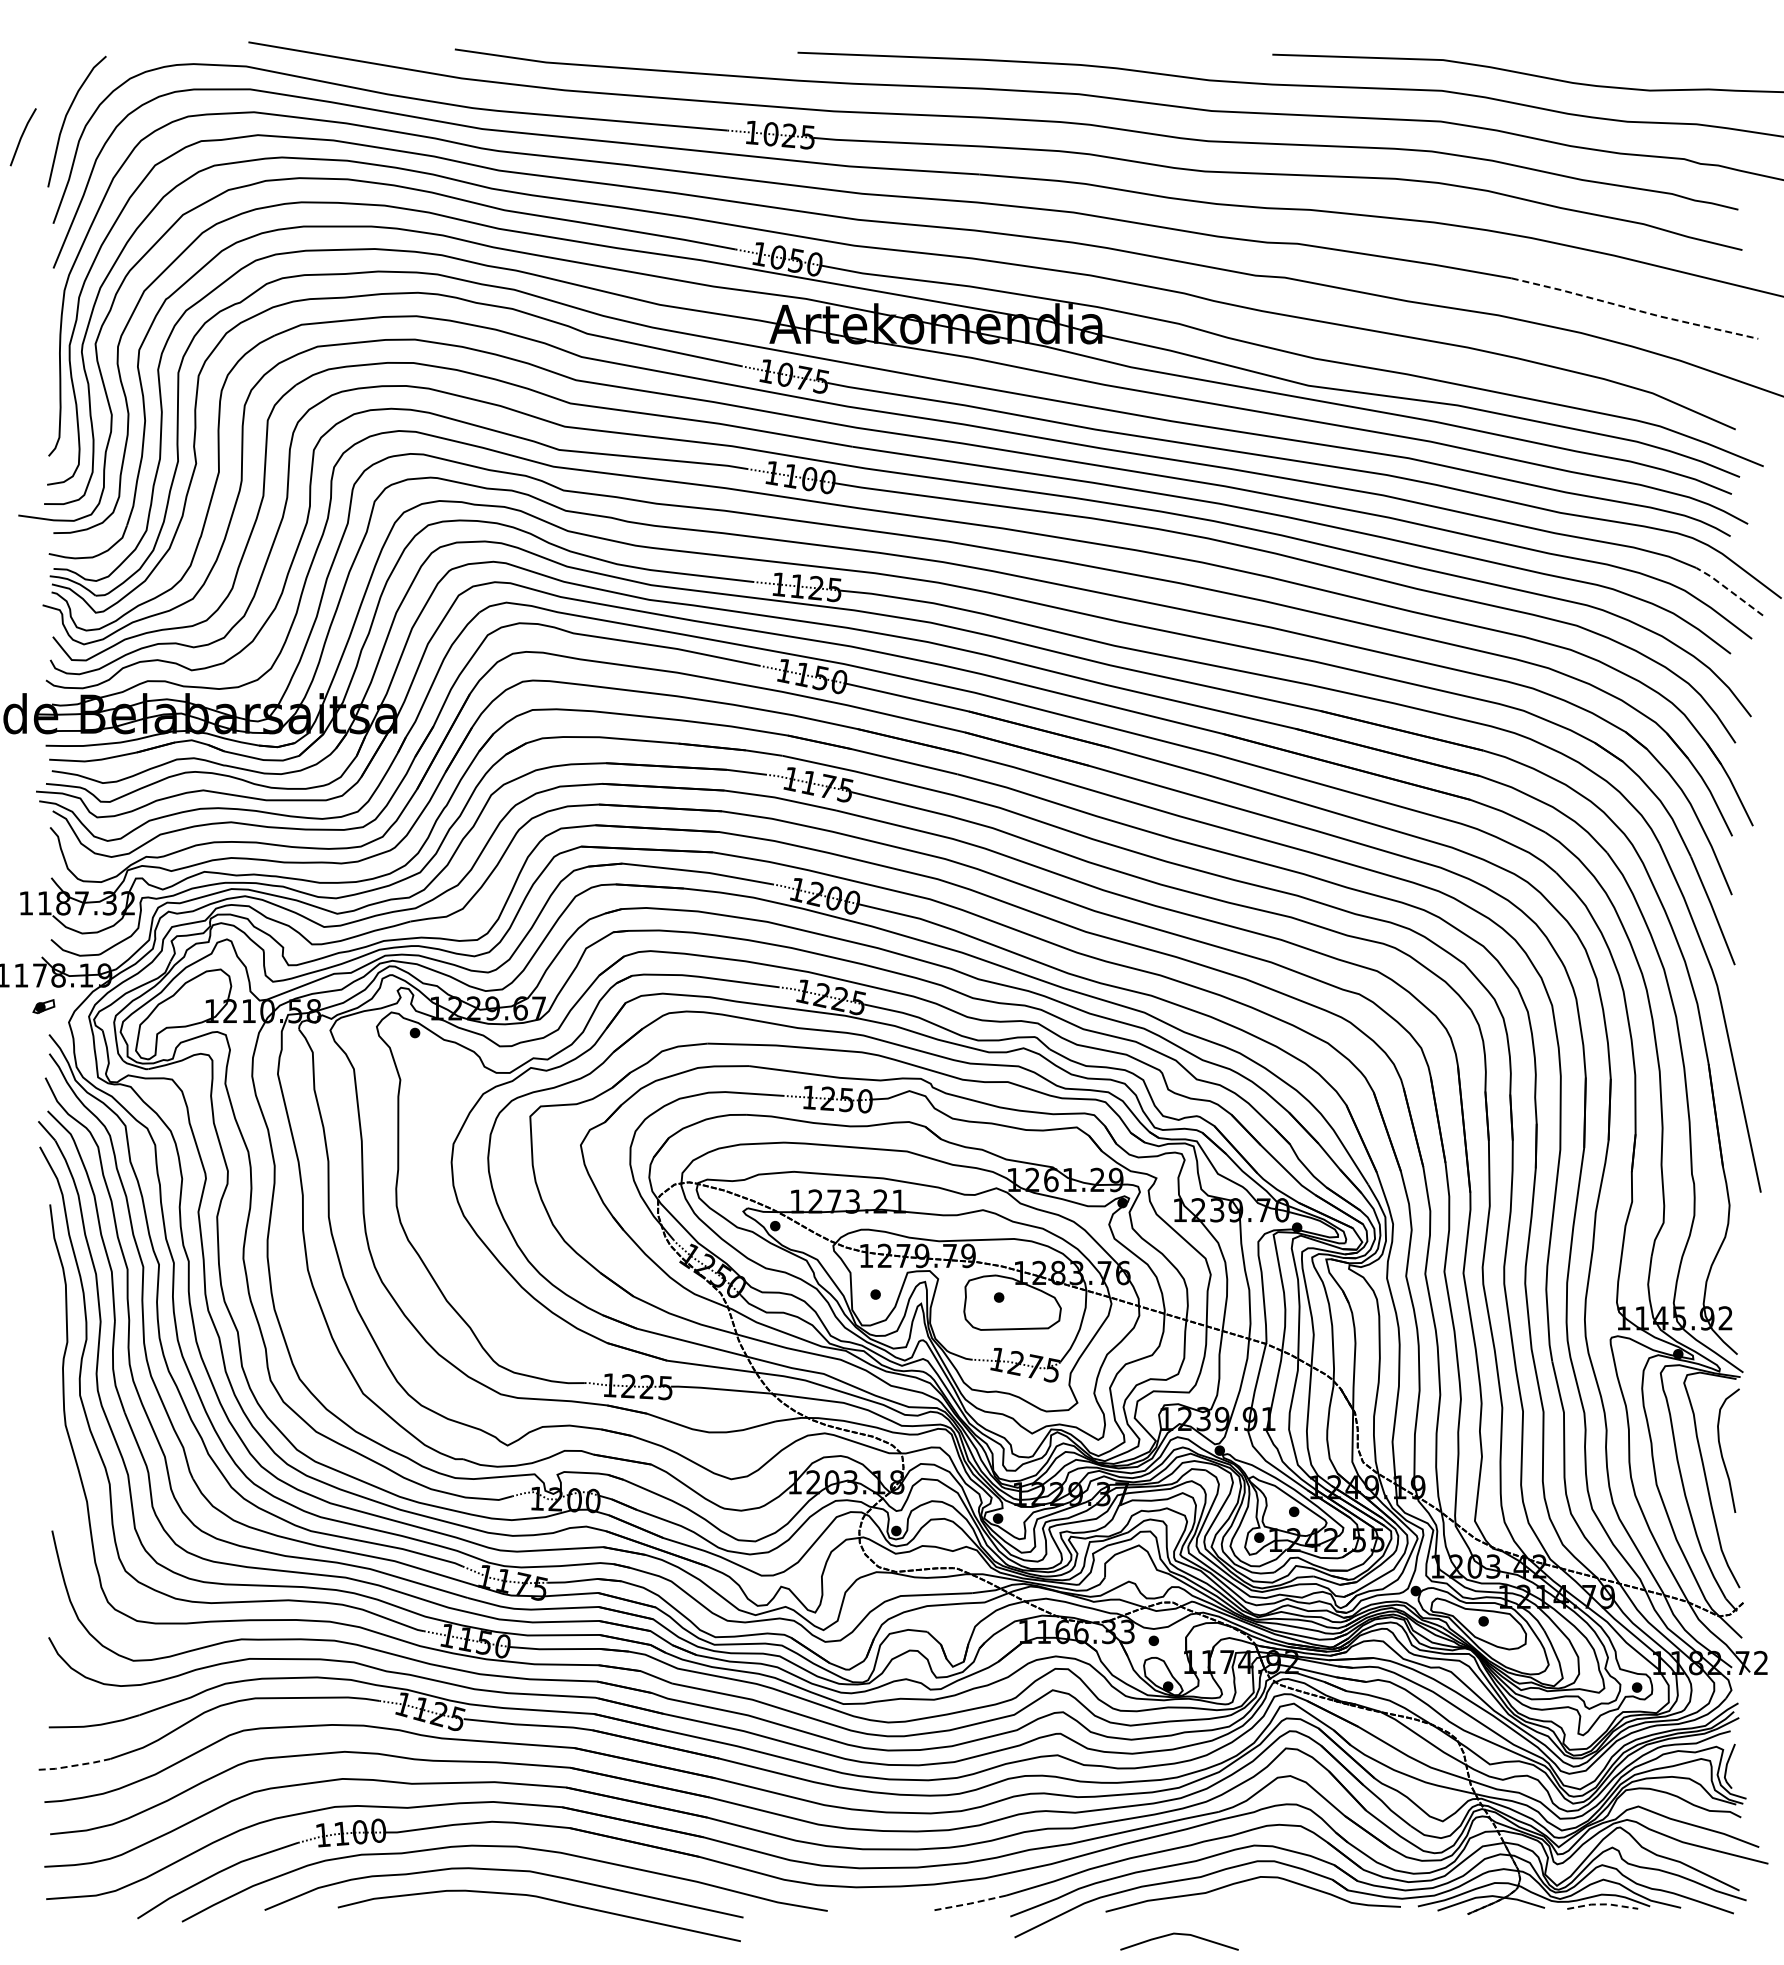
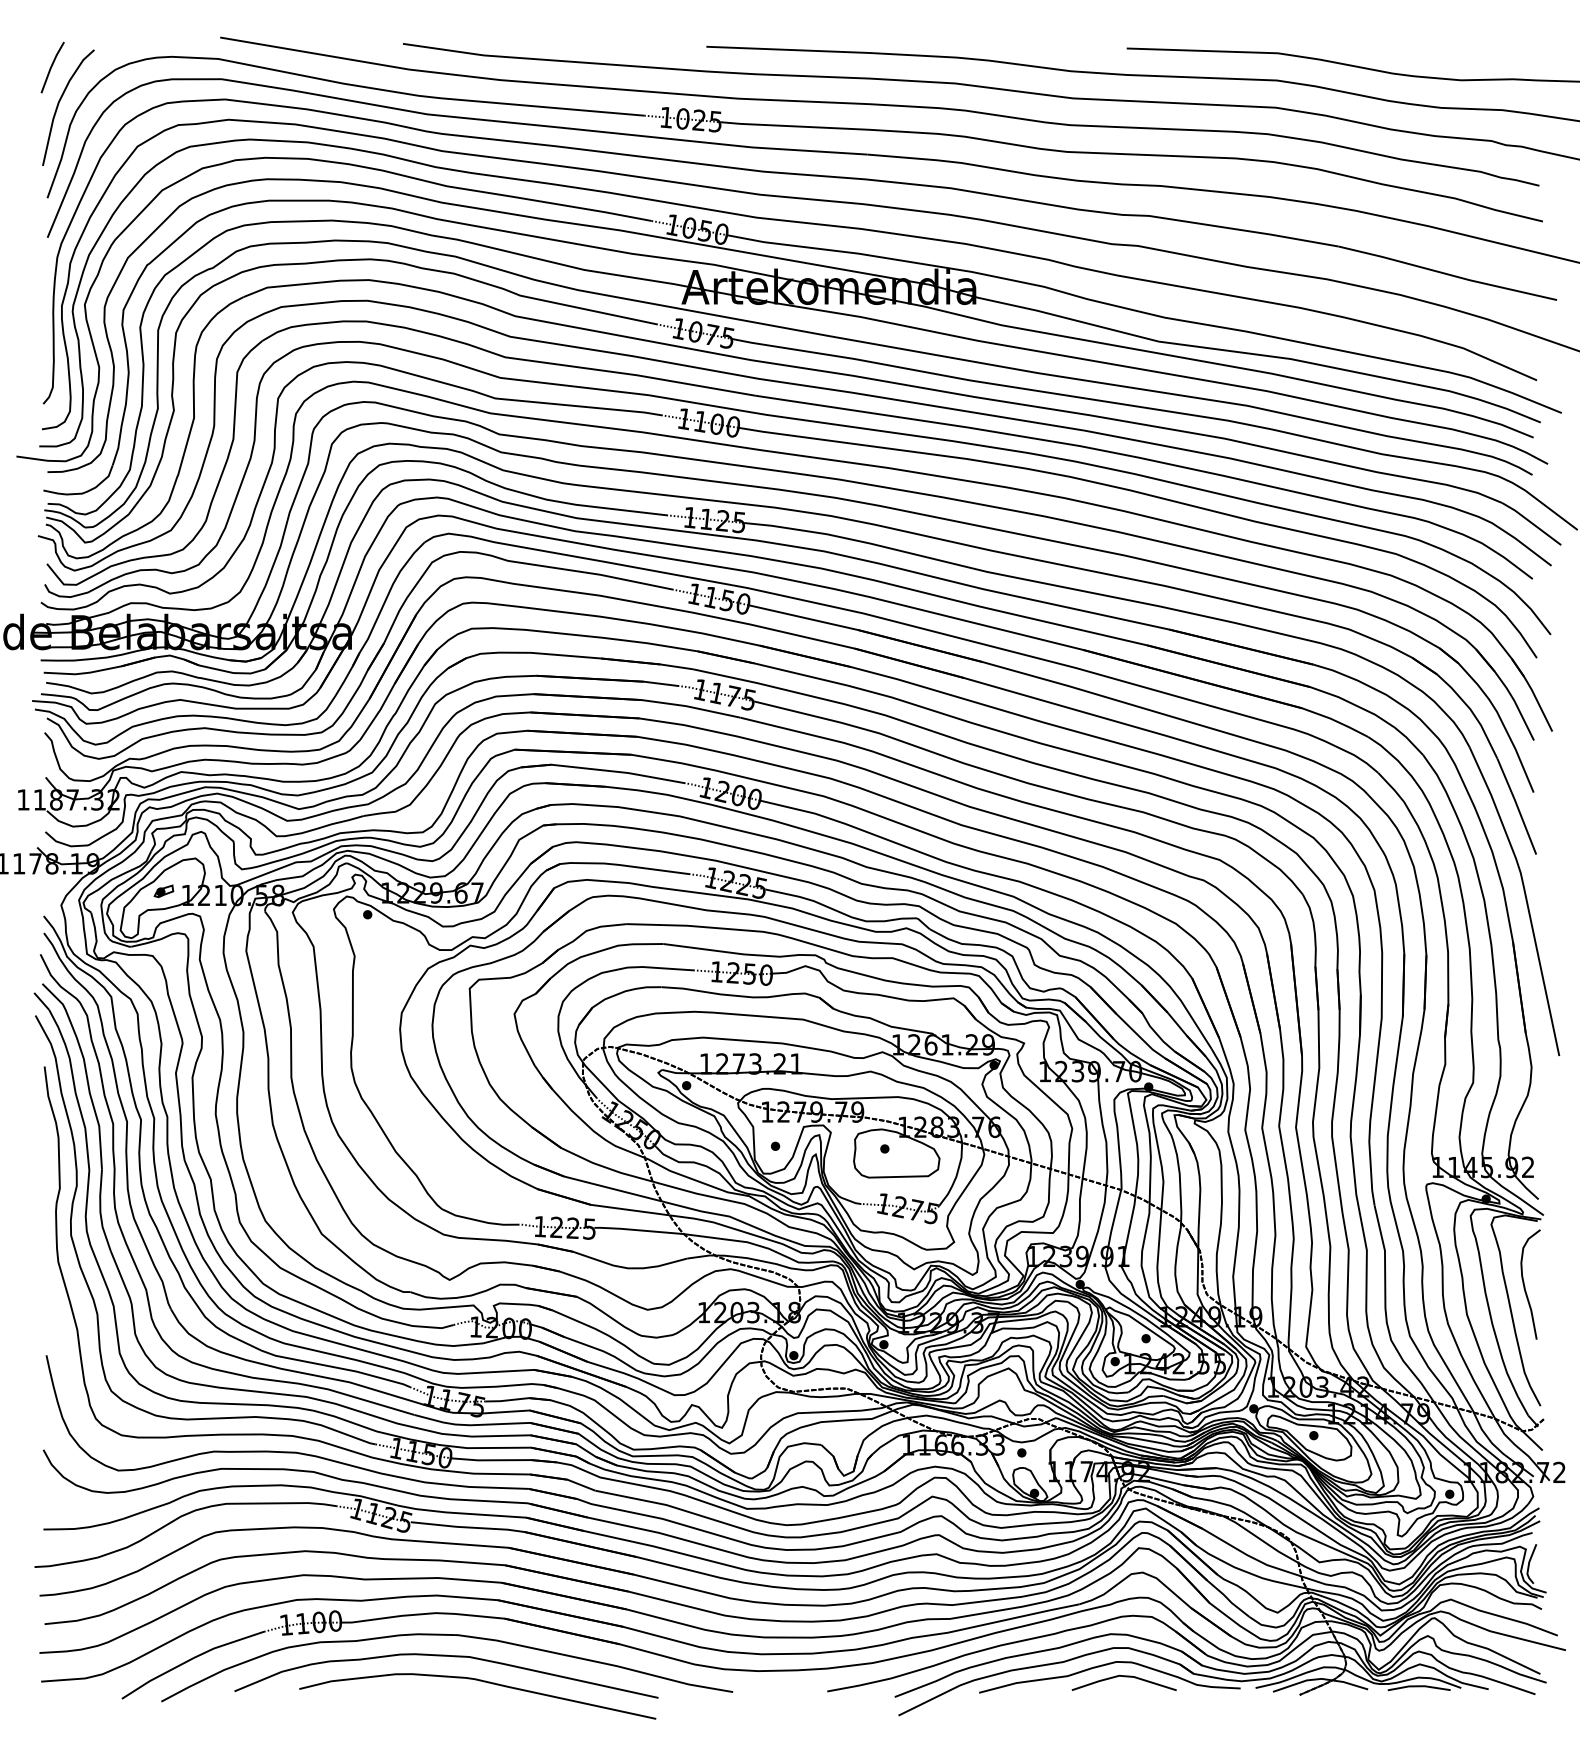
line: (22, 137) -> (52, 67), moved
line: (1635, 309) -> (1448, 274), dashed -> solid
line: (1729, 590) -> (1531, 522), dashed -> solid
part: (43, 1006) -> (163, 891), moved
line: (75, 1765) -> (67, 1563), dashed -> solid
line: (970, 1903) -> (859, 1685), dashed -> solid
line: (1602, 1904) -> (1419, 1686), dashed -> solid
line: (1181, 1935) -> (1126, 1677), moved

